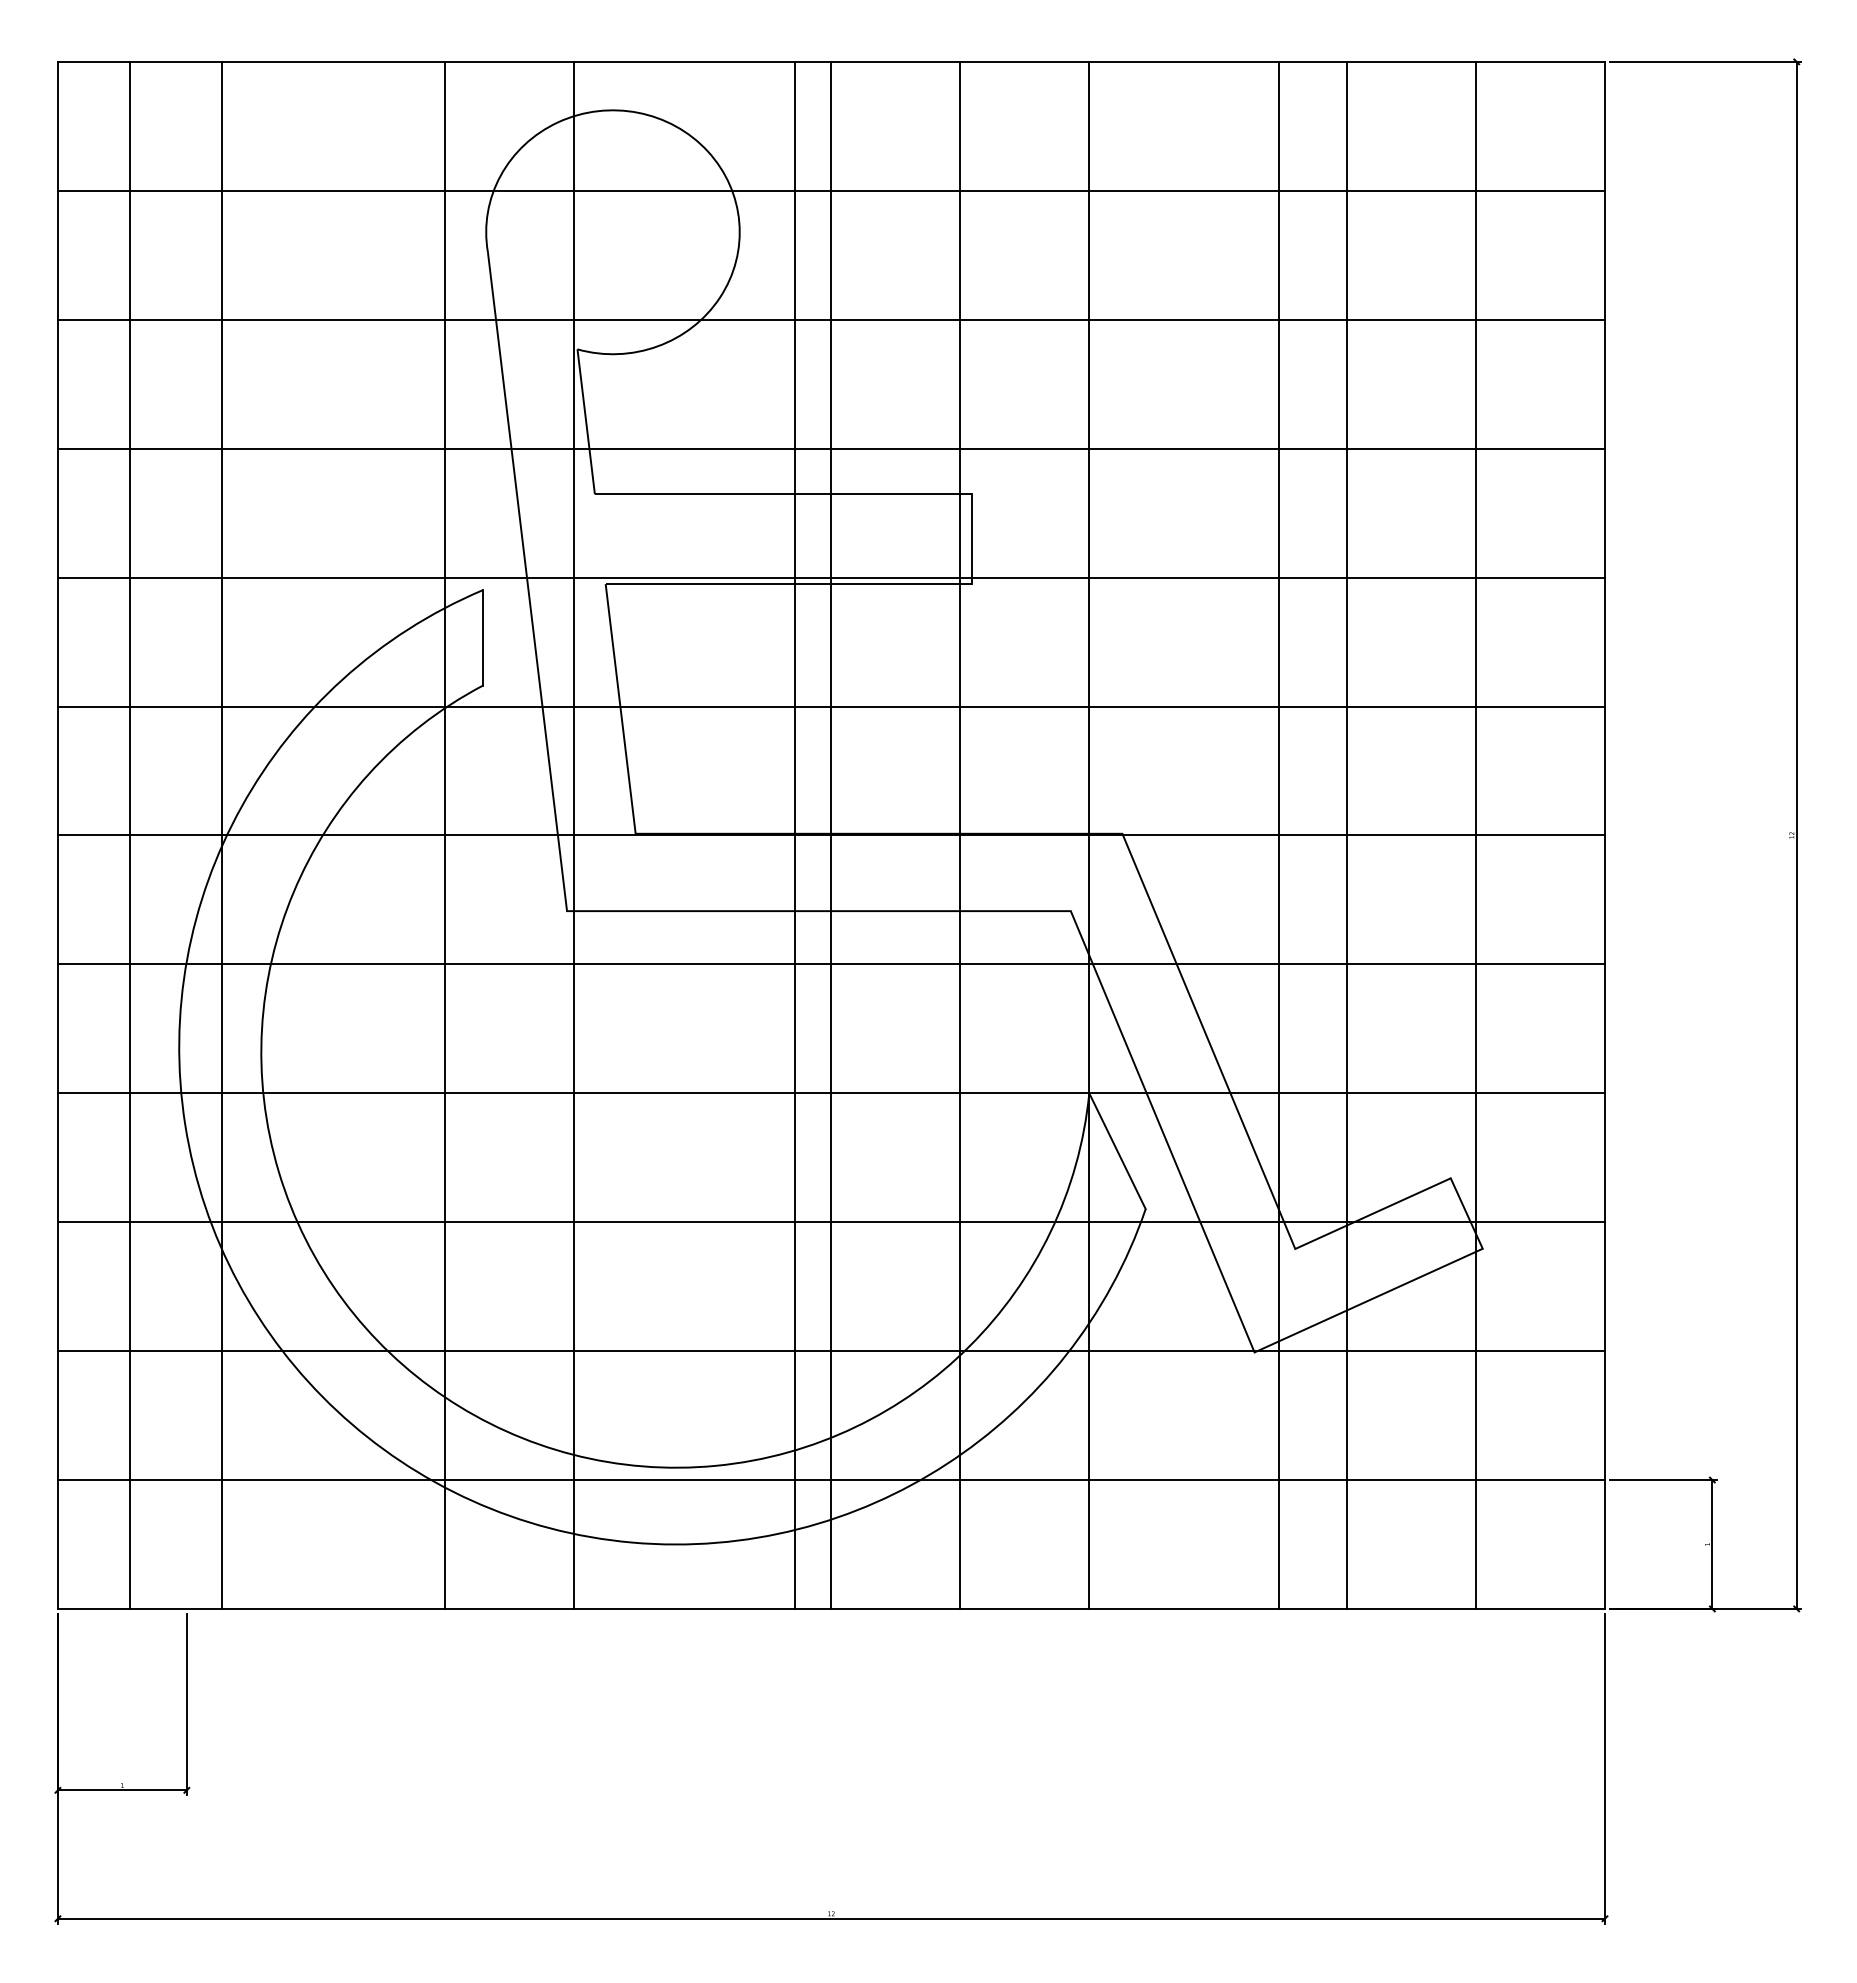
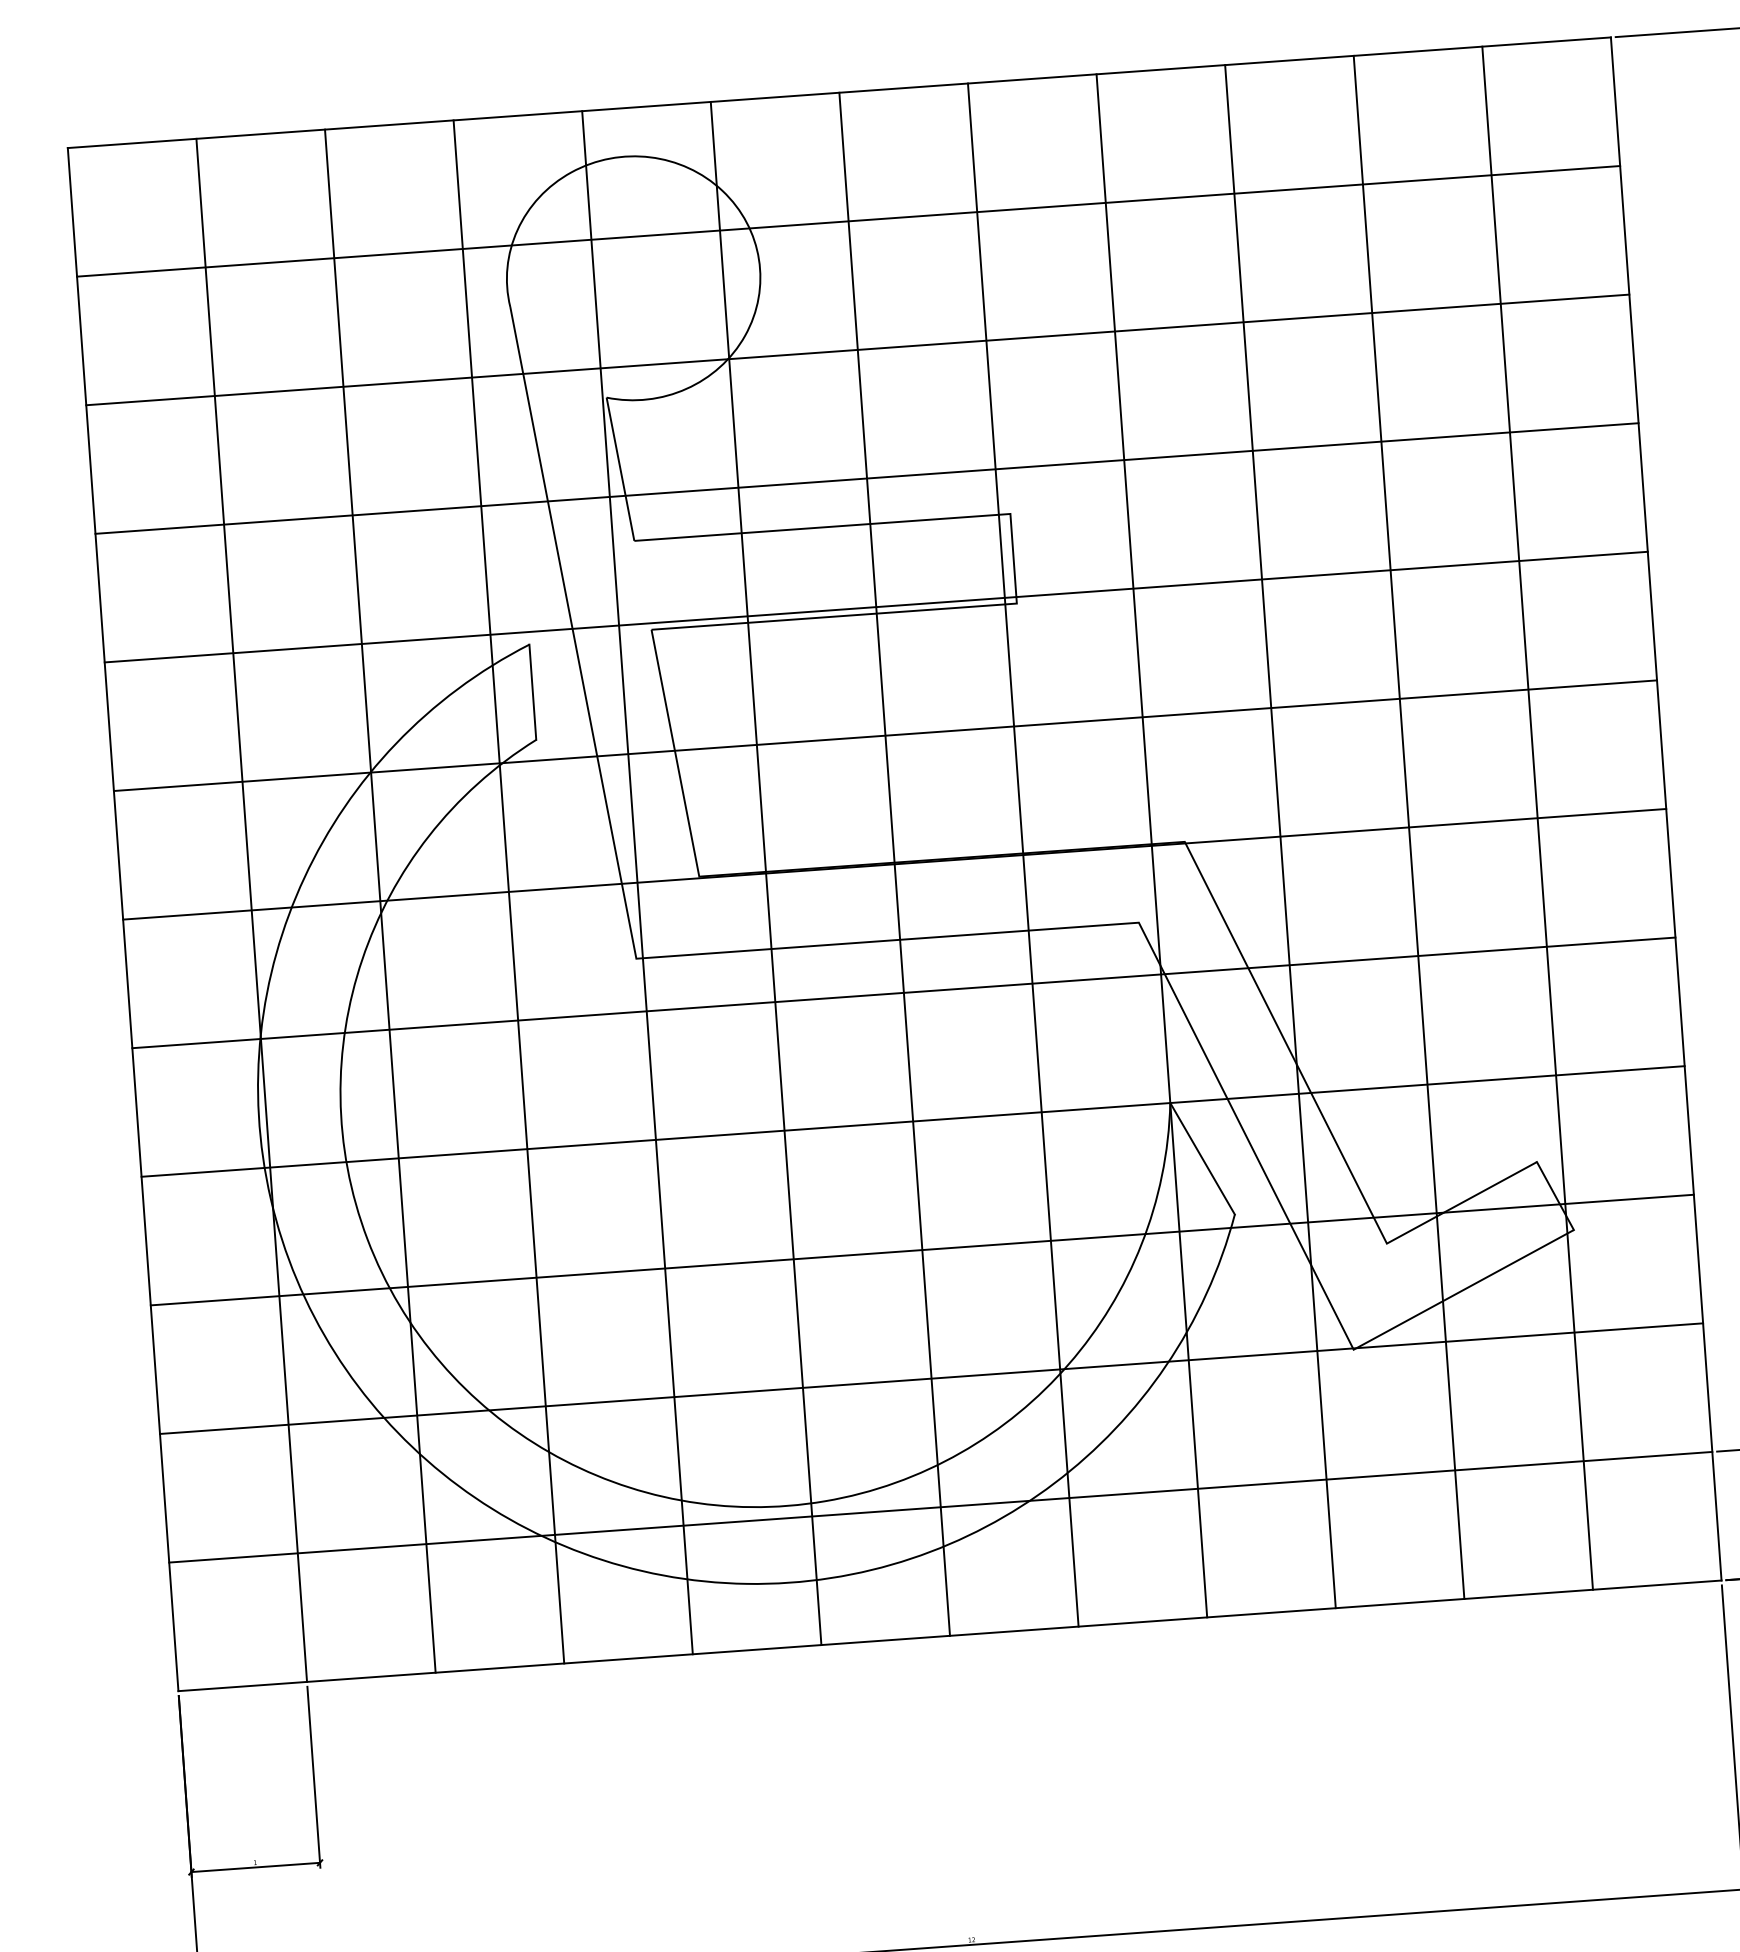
line: (129, 834) -> (251, 909), moved
line: (221, 834) -> (380, 900), moved
line: (794, 834) -> (766, 872), moved
line: (1279, 834) -> (1280, 835), moved

